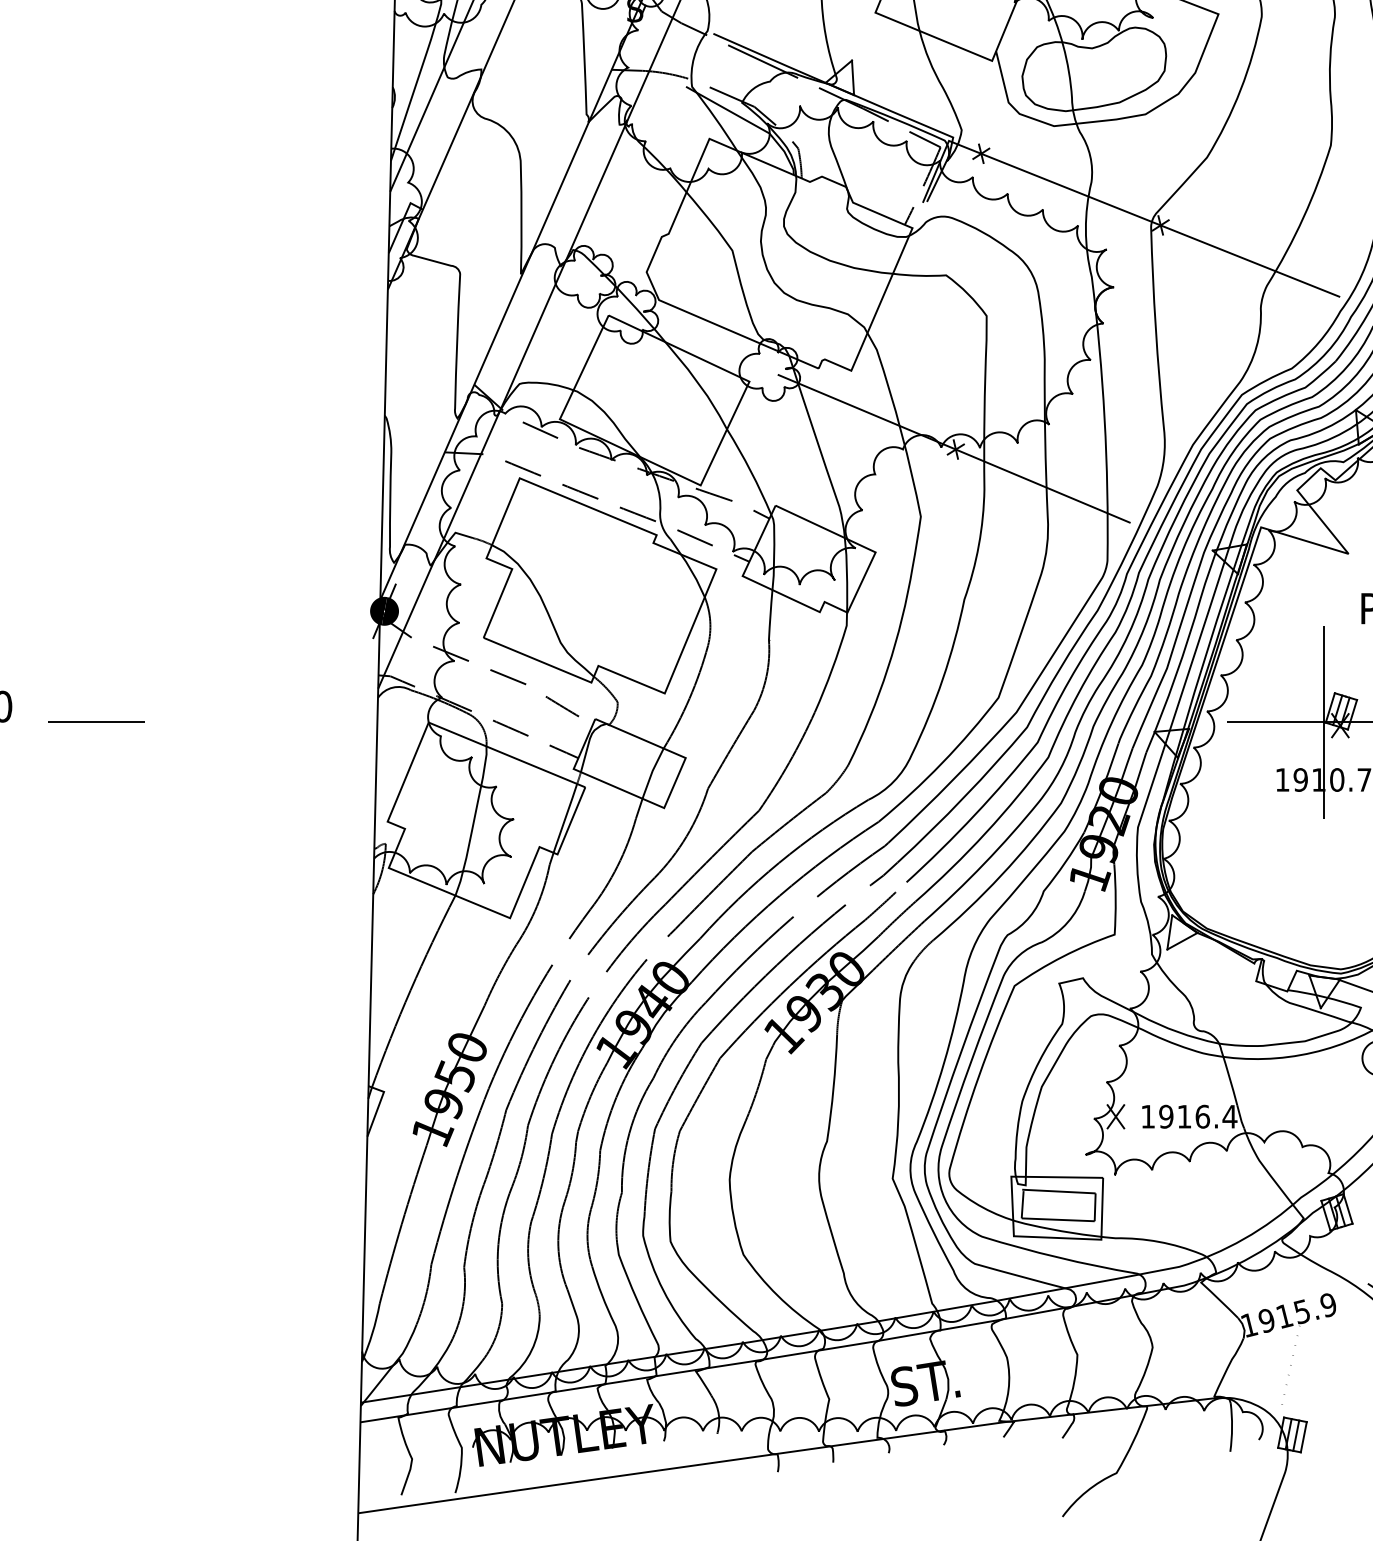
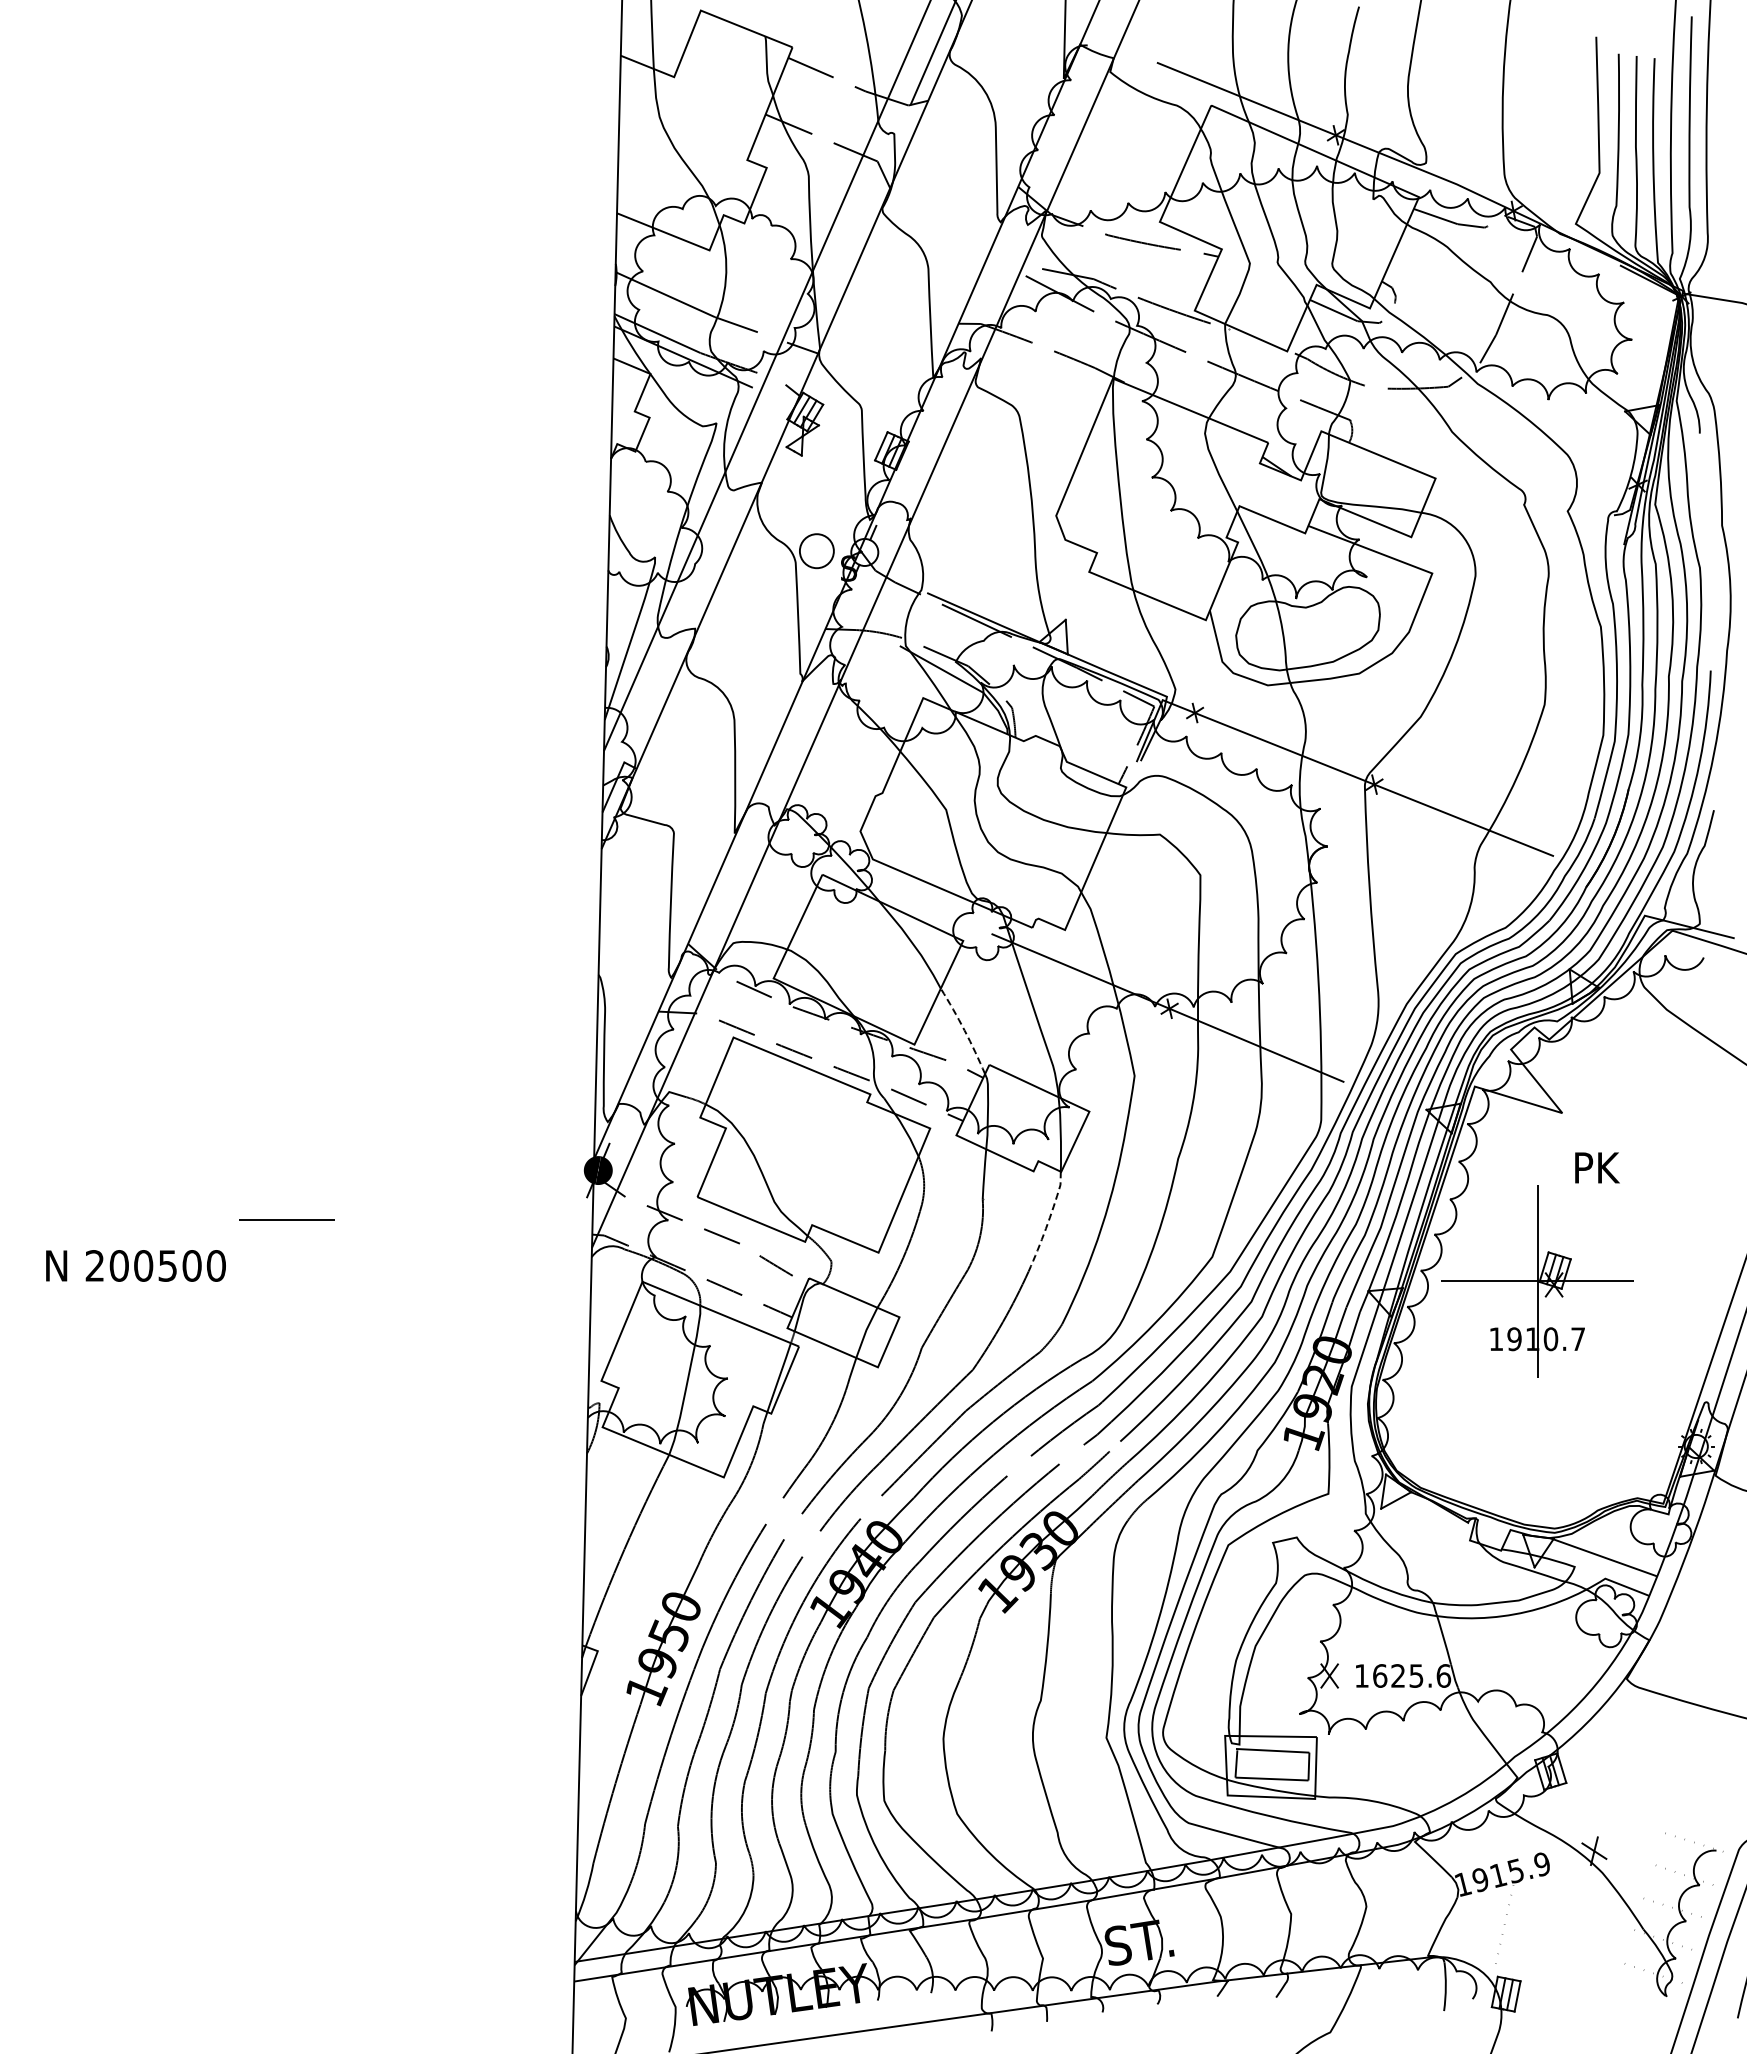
line: (750, 471) -> (964, 1030), solid -> dashed
line: (834, 663) -> (1048, 1222), solid -> dashed
line: (95, 721) -> (286, 1219), moved
text: (1198, 1116) -> (1412, 1675), 1916.4 -> 1625.6

